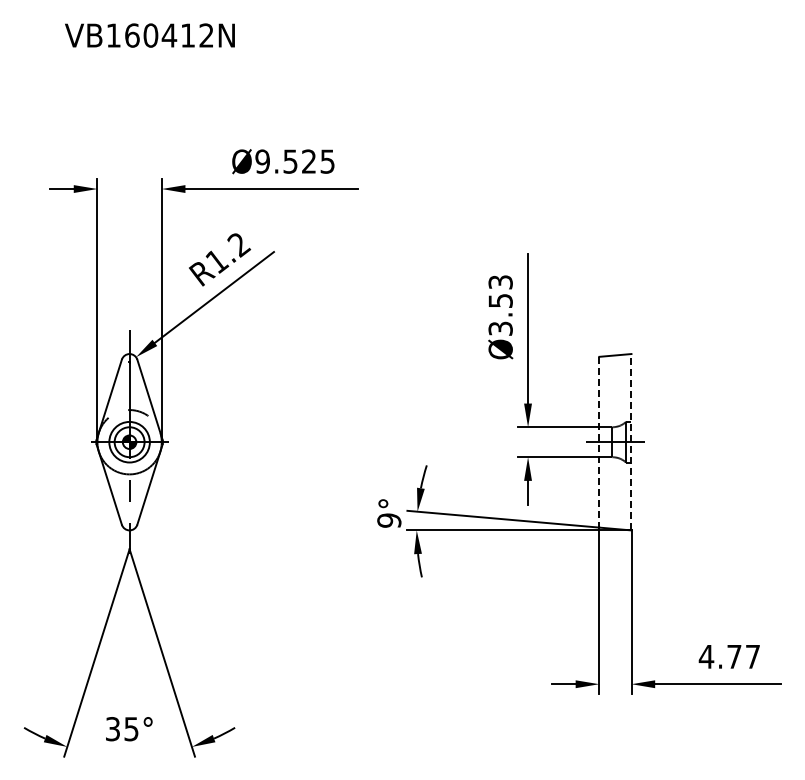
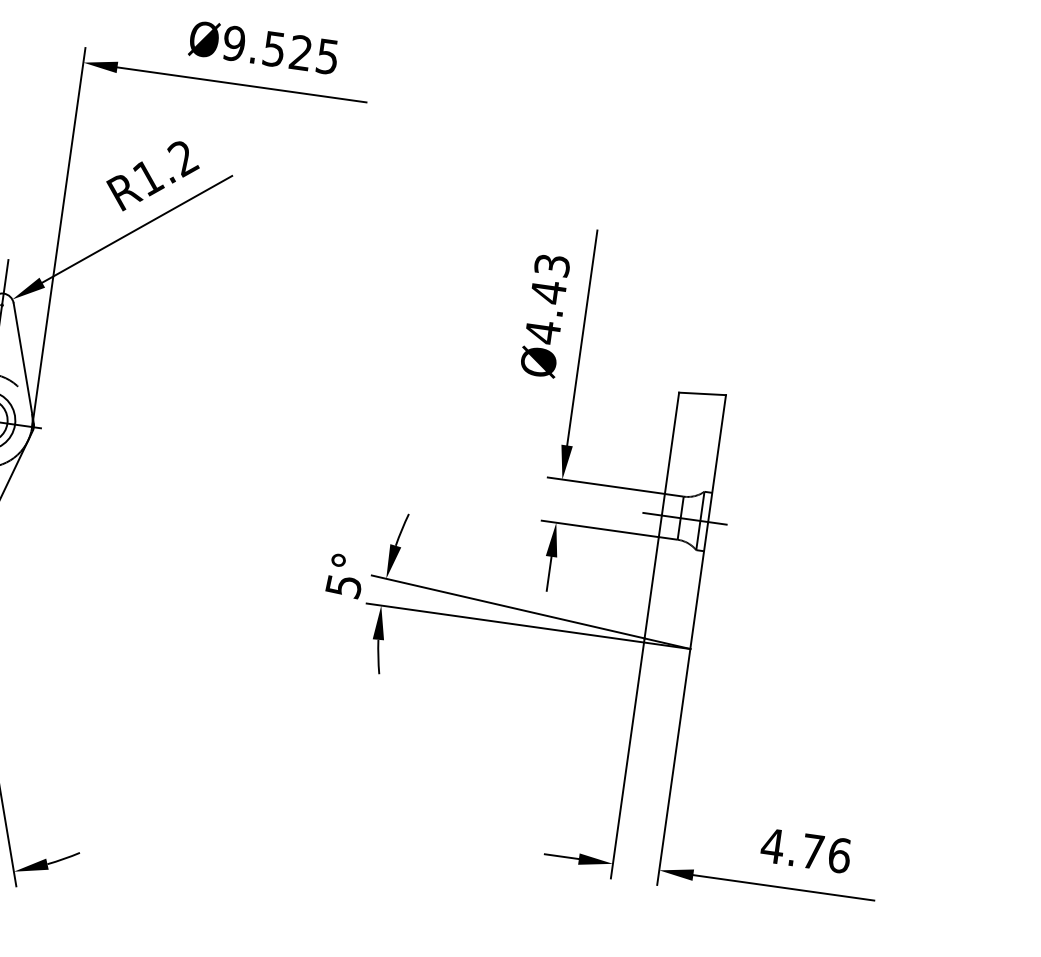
text: (500, 314) -> (545, 311), Ø3.53 -> Ø4.43
line: (631, 441) -> (708, 521), dashed -> solid
line: (599, 442) -> (662, 515), dashed -> solid
text: (389, 520) -> (344, 585), 9° -> 5°
text: (752, 656) -> (839, 854), 4.77 -> 4.76

